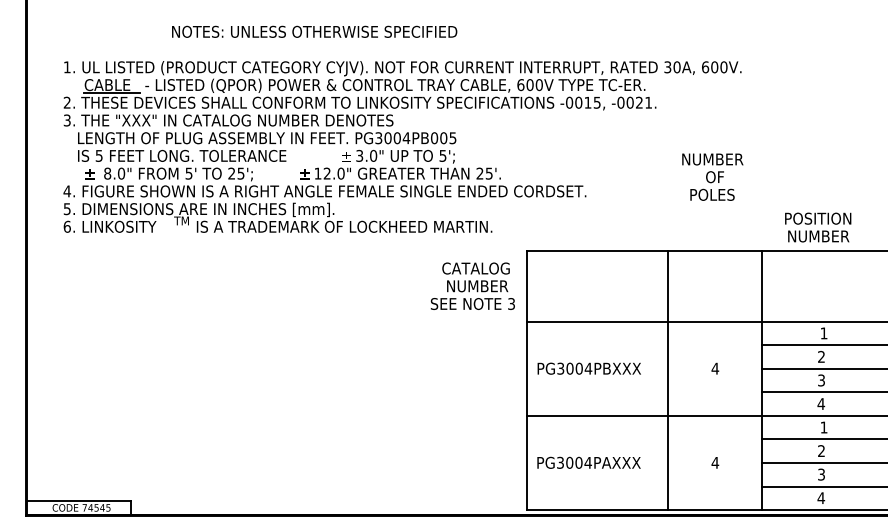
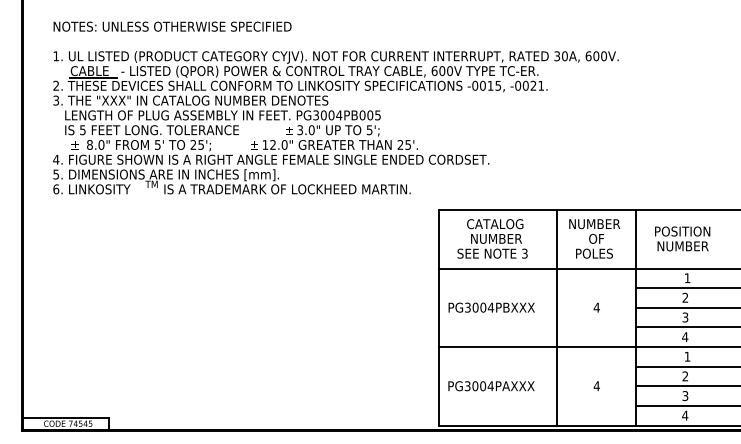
text: (314, 31) -> (172, 26), moved
text: (712, 176) -> (594, 238), moved
text: (818, 227) -> (682, 238), moved
text: (472, 285) -> (492, 238), moved

